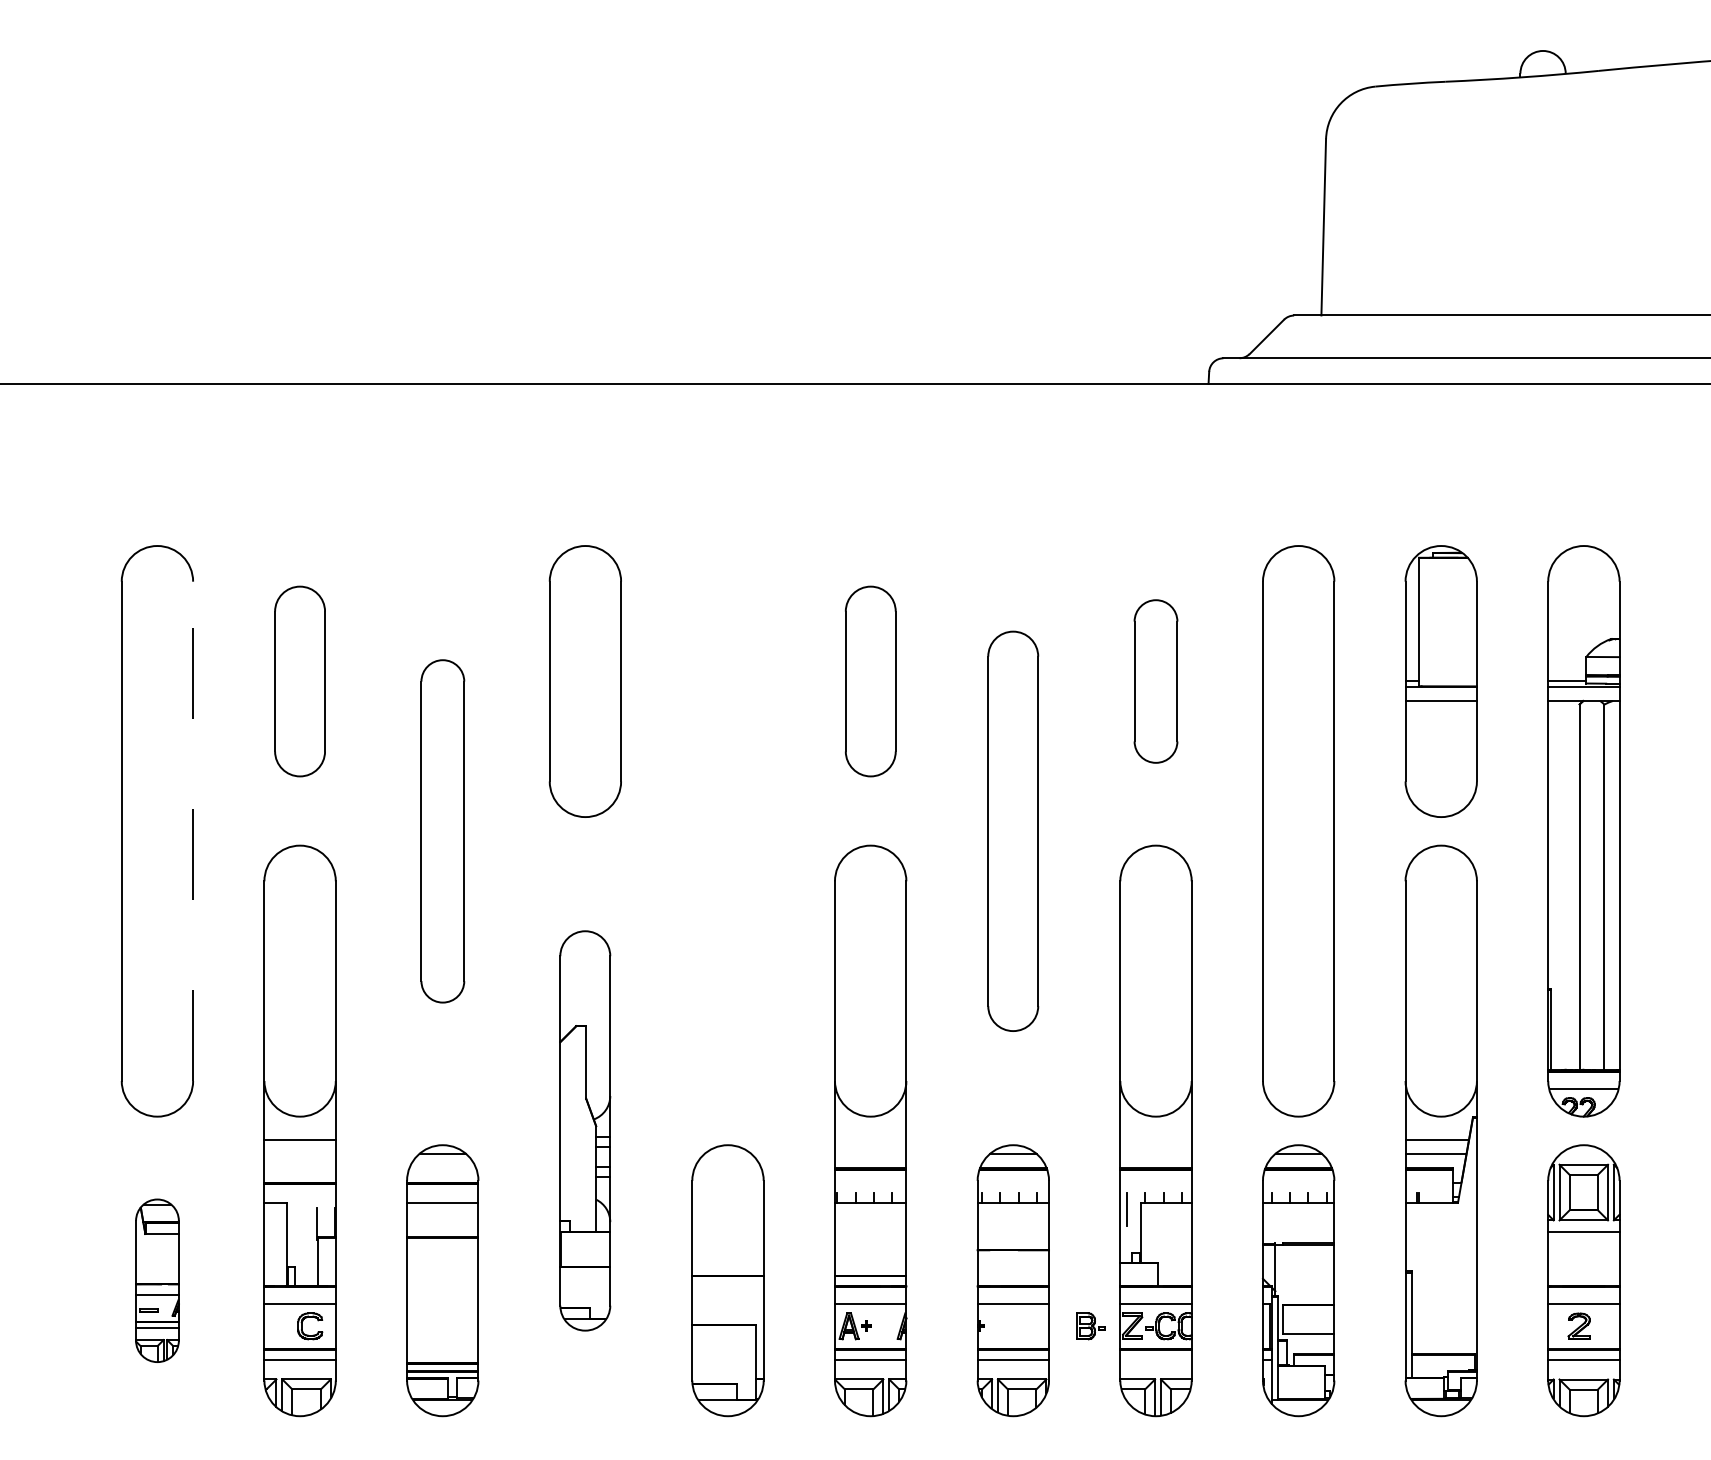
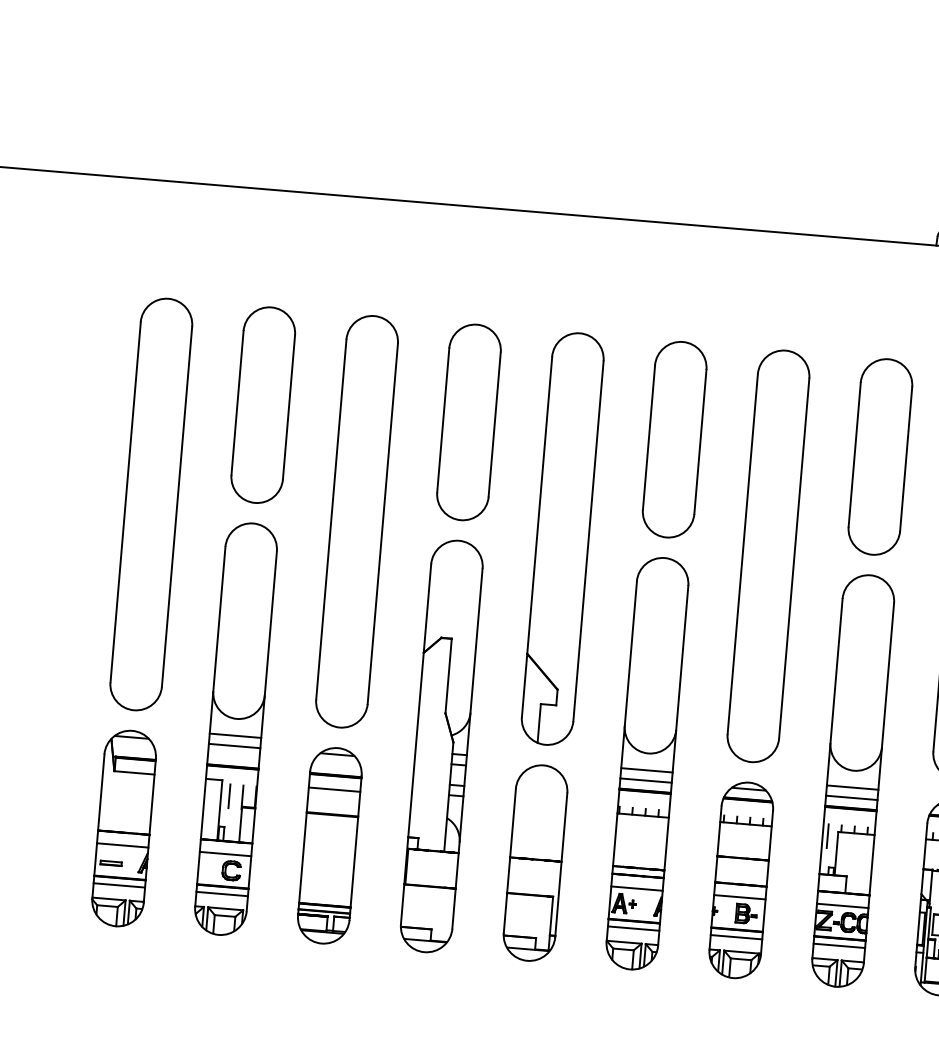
part: (299, 681) -> (262, 405), size x1.43
part: (870, 681) -> (674, 439), size x1.43
part: (1155, 681) -> (880, 456), size x1.67
line: (193, 831) -> (177, 506), dashed -> solid
part: (442, 831) -> (356, 521), size x1.67
part: (727, 831) -> (562, 539), added
part: (1012, 831) -> (767, 556), size x1.43
part: (584, 1130) -> (441, 746), size x1.43
line: (870, 1140) -> (646, 770), added
line: (1155, 1140) -> (852, 787), added
line: (299, 1154) -> (234, 746), added
line: (870, 1154) -> (645, 780), added
line: (1155, 1154) -> (851, 798), added
line: (298, 1223) -> (229, 795), added
part: (157, 1280) -> (124, 828), size x1.67
part: (1090, 1326) -> (745, 914), moved
line: (1155, 1359) -> (839, 945), added

